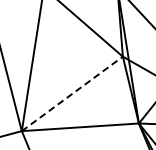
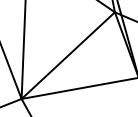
line: (72, 93) -> (68, 55), dashed -> solid

